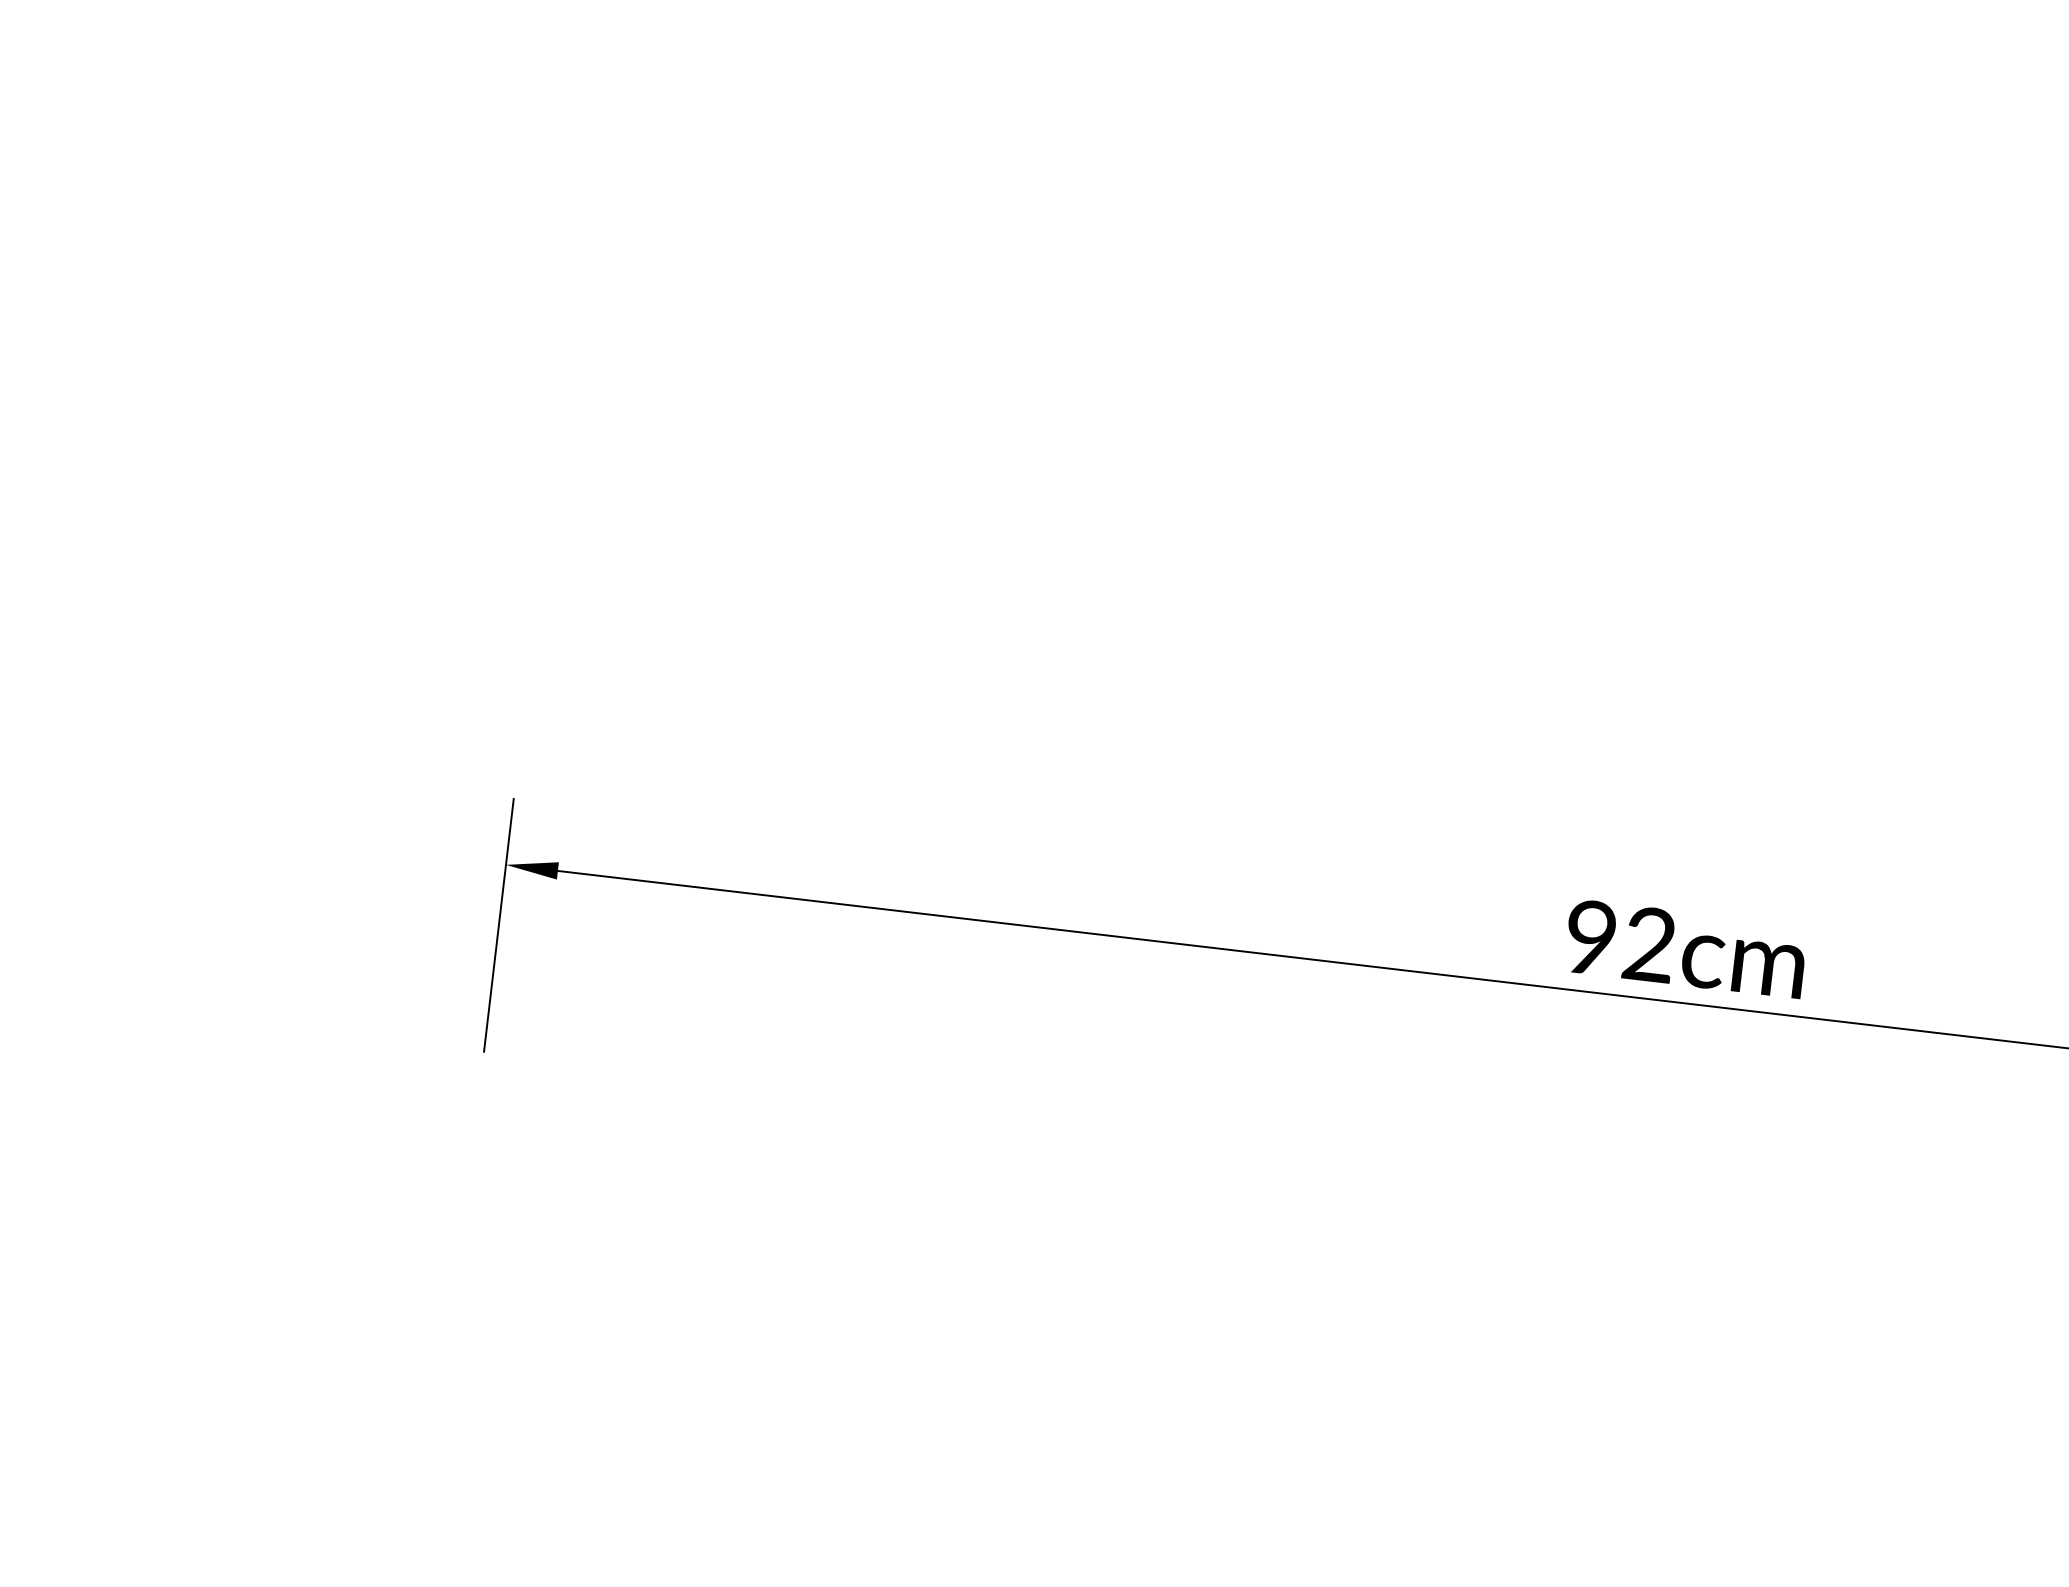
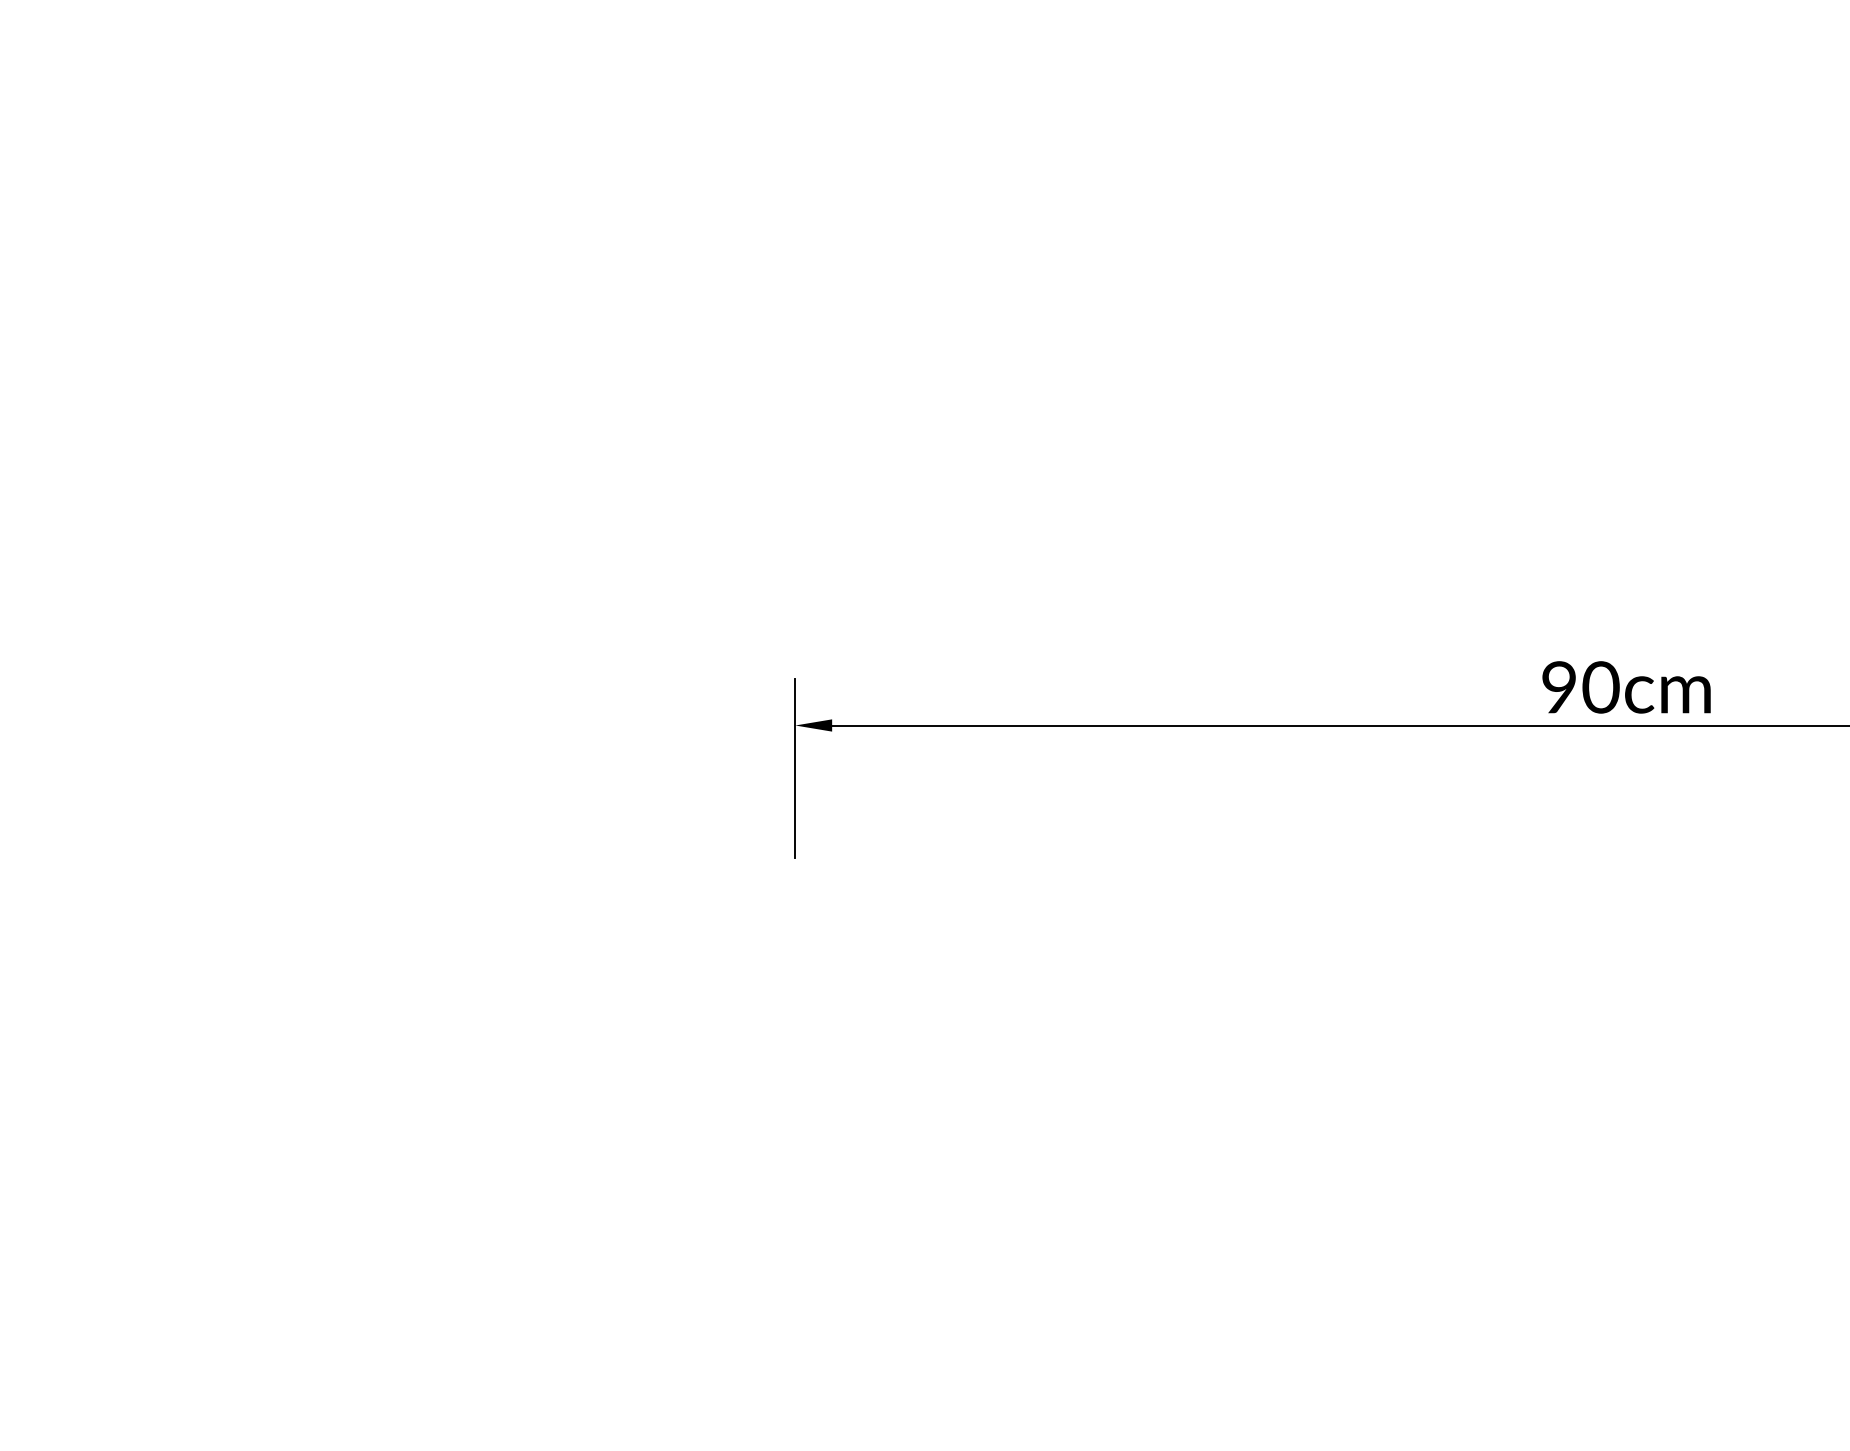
text: (1648, 944) -> (1600, 687), 92cm -> 90cm

